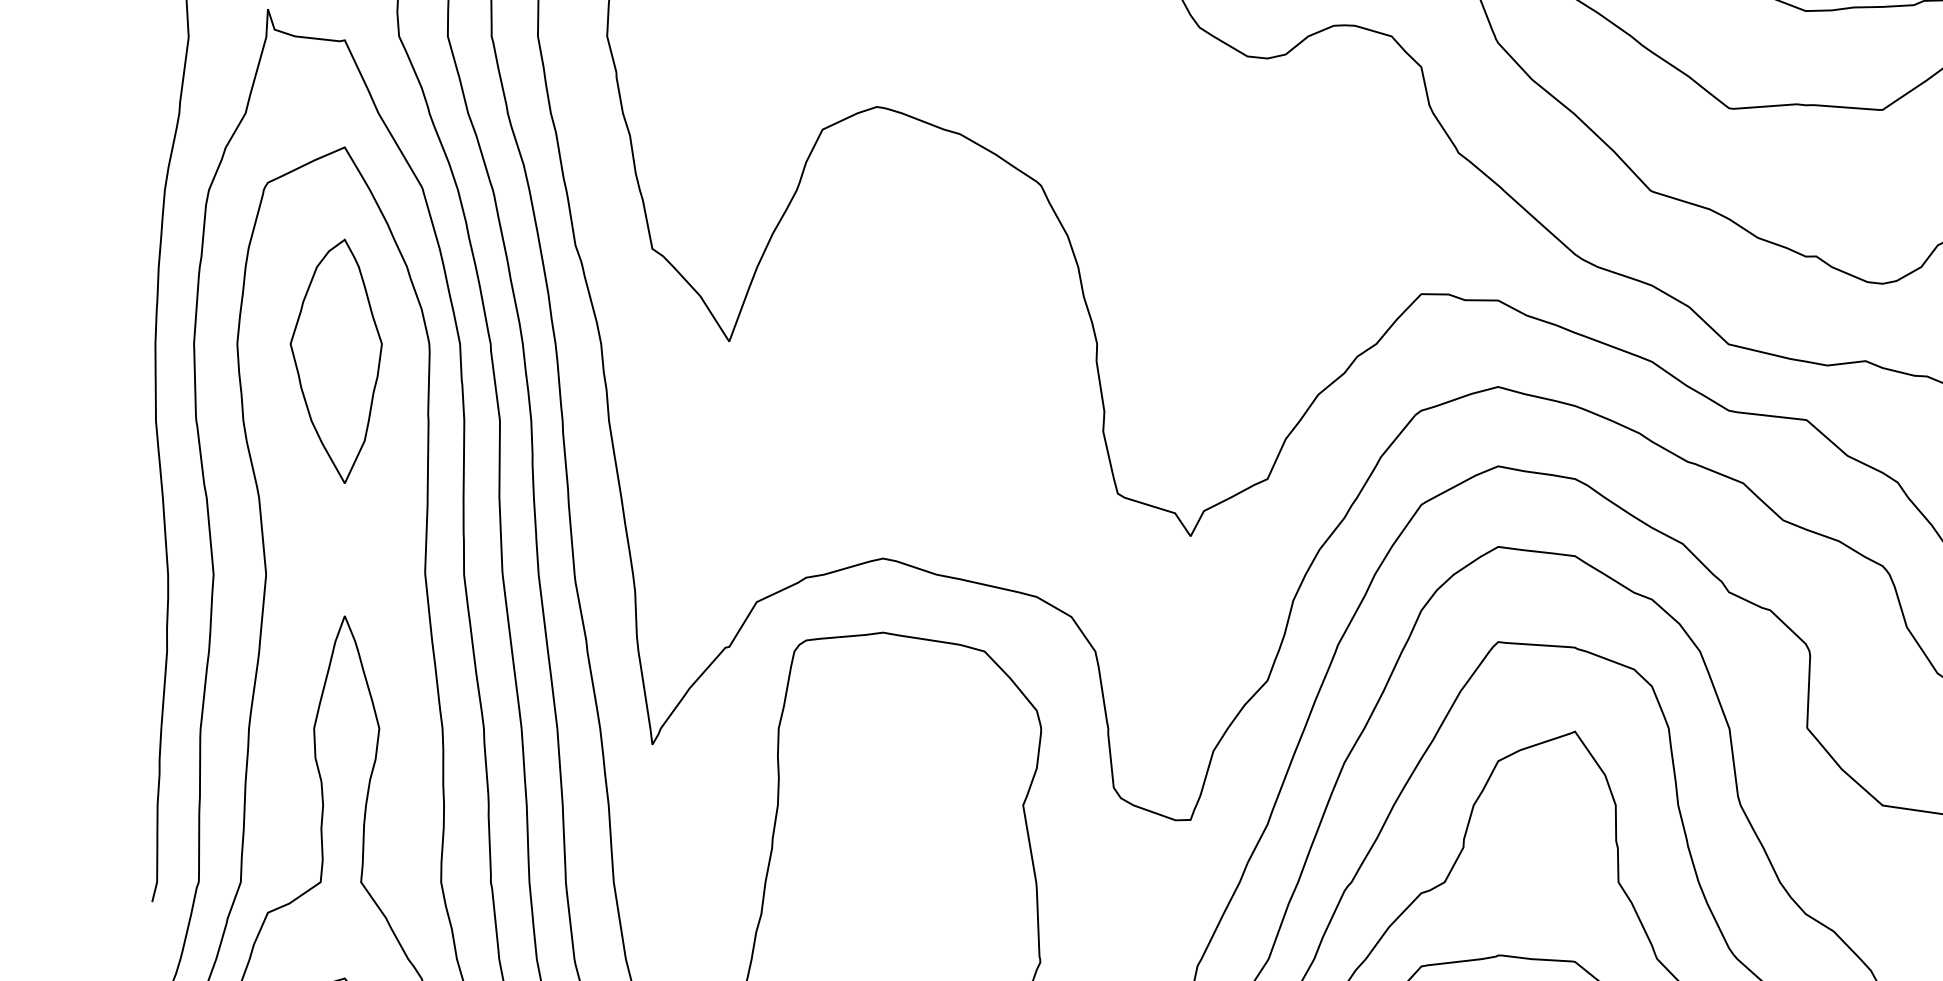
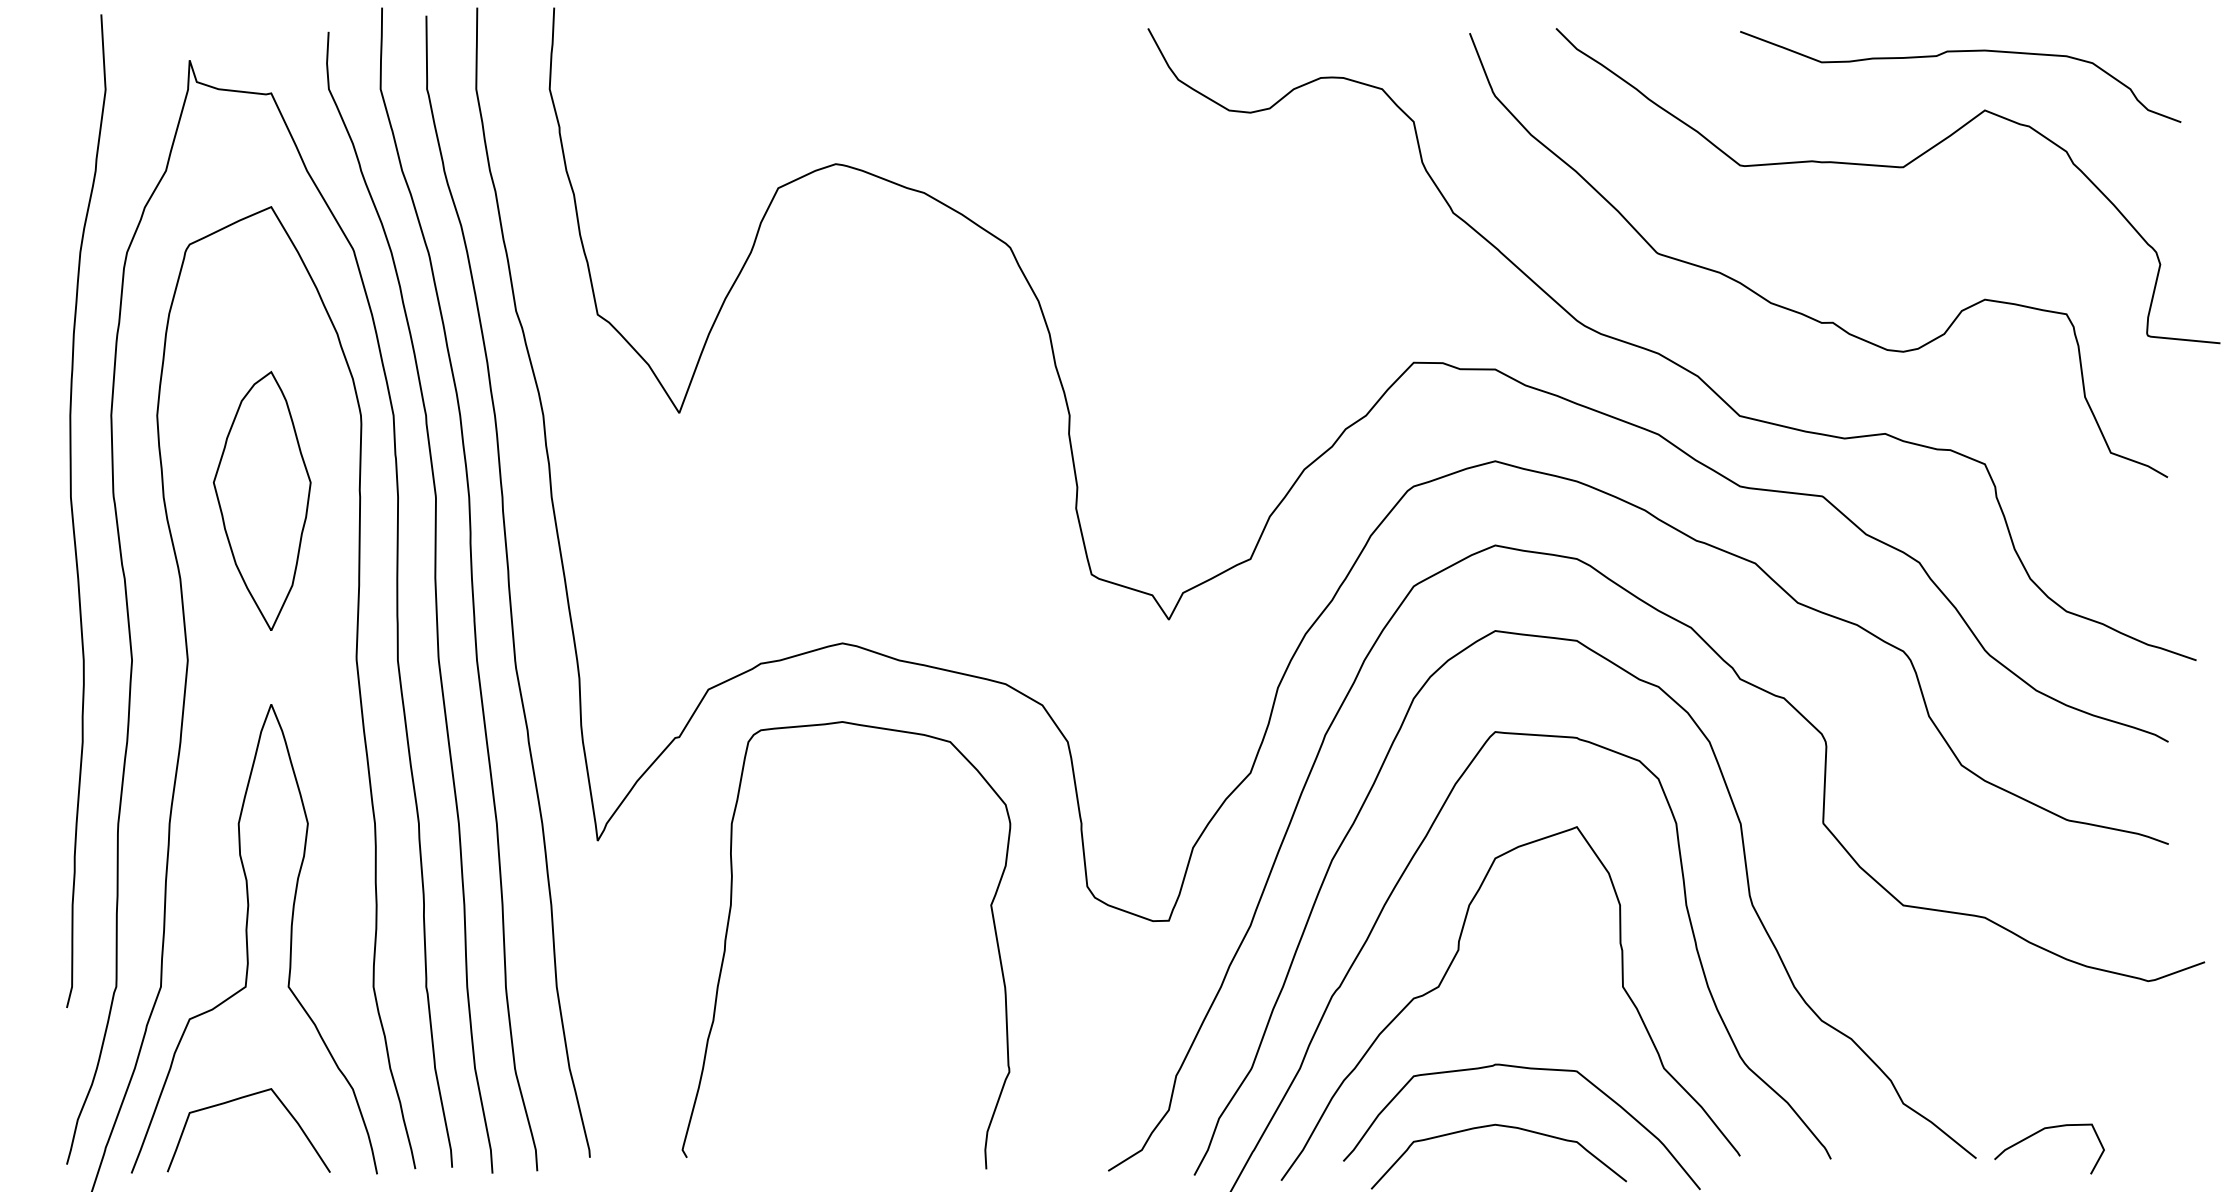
part: (335, 360) -> (261, 500), moved

